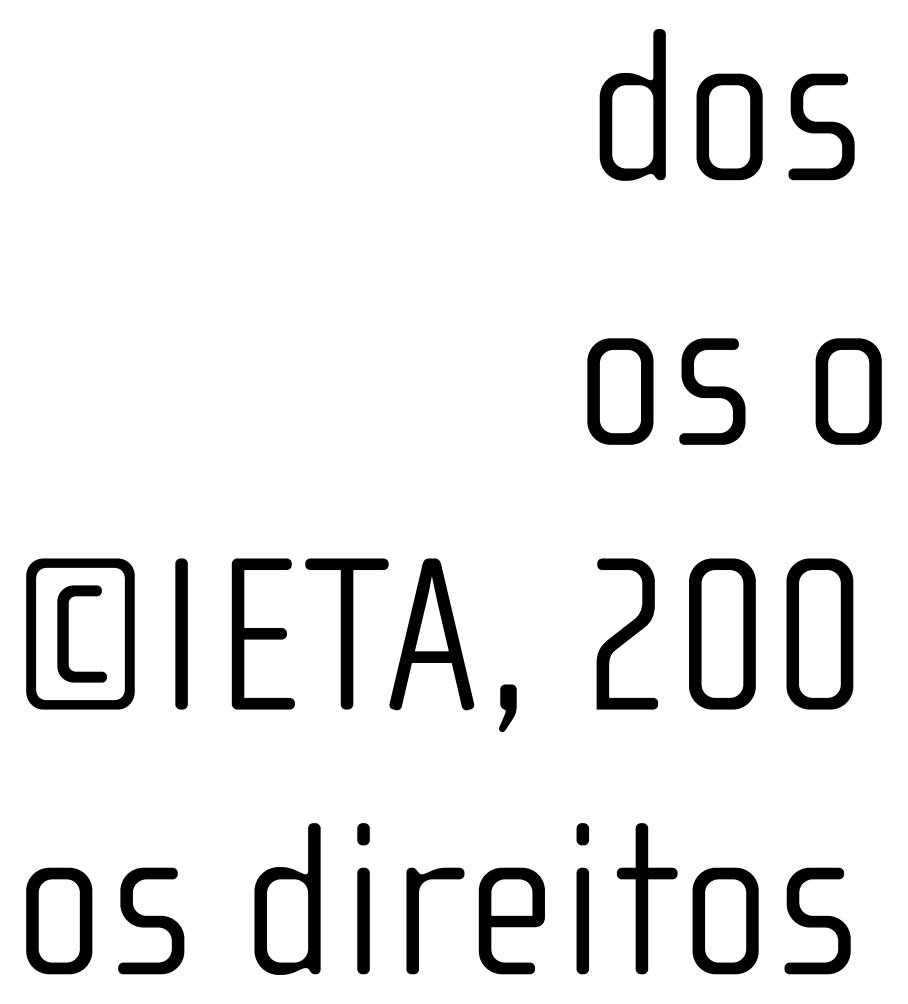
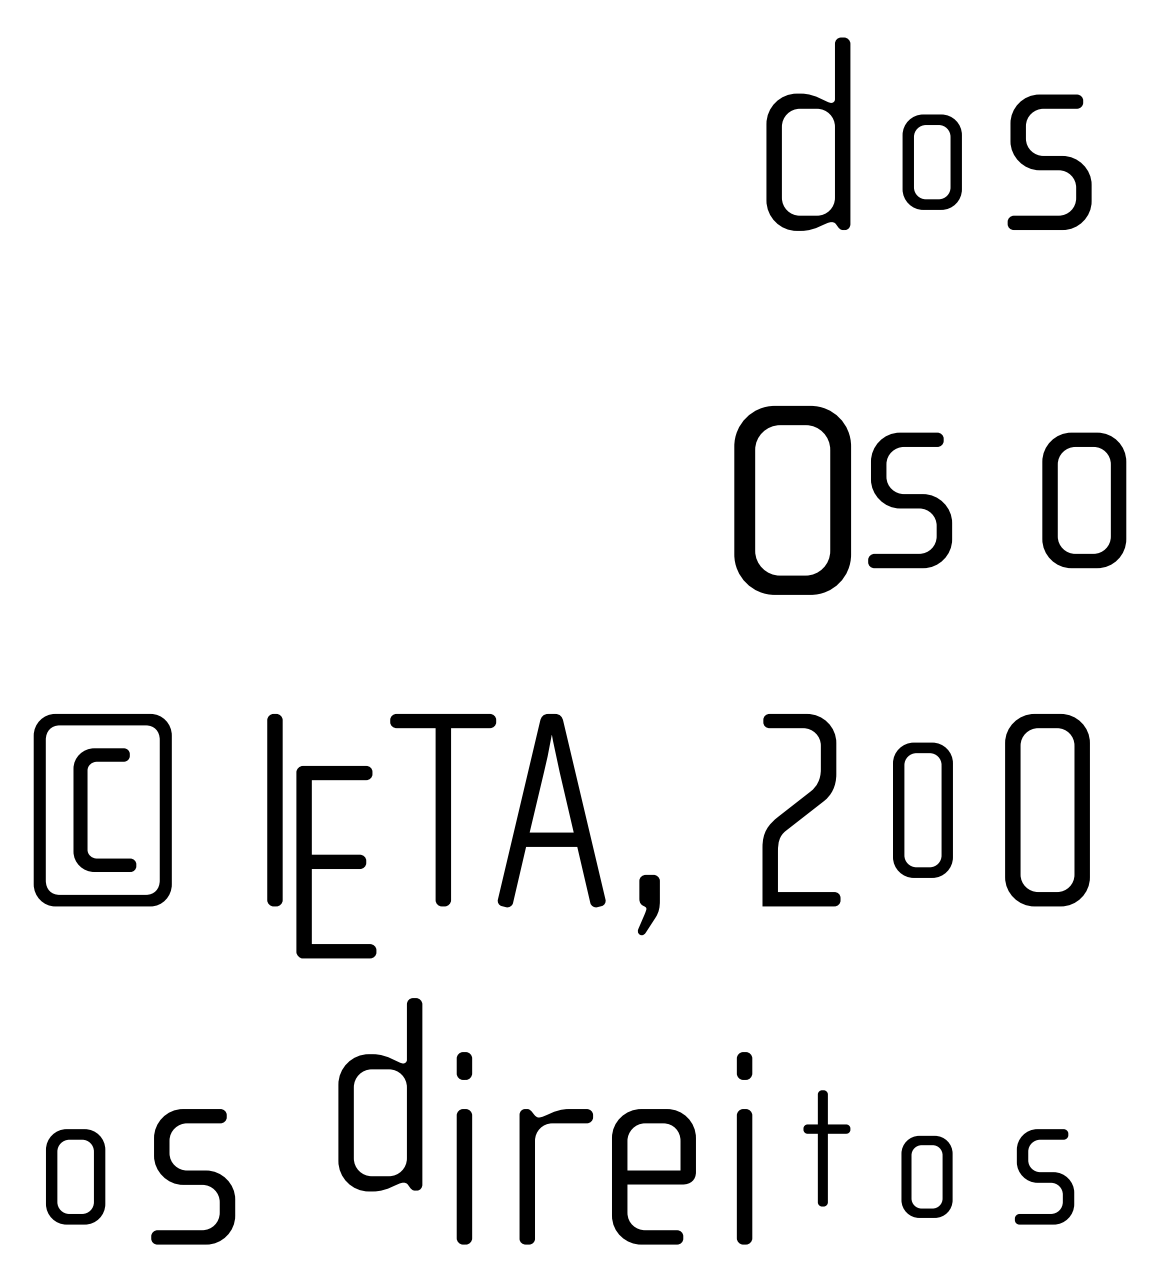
part: (729, 126) -> (932, 161), size x0.7
part: (620, 391) -> (792, 500), size x1.4
part: (181, 634) -> (274, 810), moved
part: (263, 634) -> (336, 862), moved
part: (722, 634) -> (922, 810), size x0.7
part: (287, 898) -> (380, 1094), moved
part: (646, 898) -> (826, 1148), size x0.6
part: (59, 920) -> (75, 1176), size x0.7
part: (725, 920) -> (926, 1176), size x0.6
part: (817, 920) -> (1044, 1176), size x0.7

